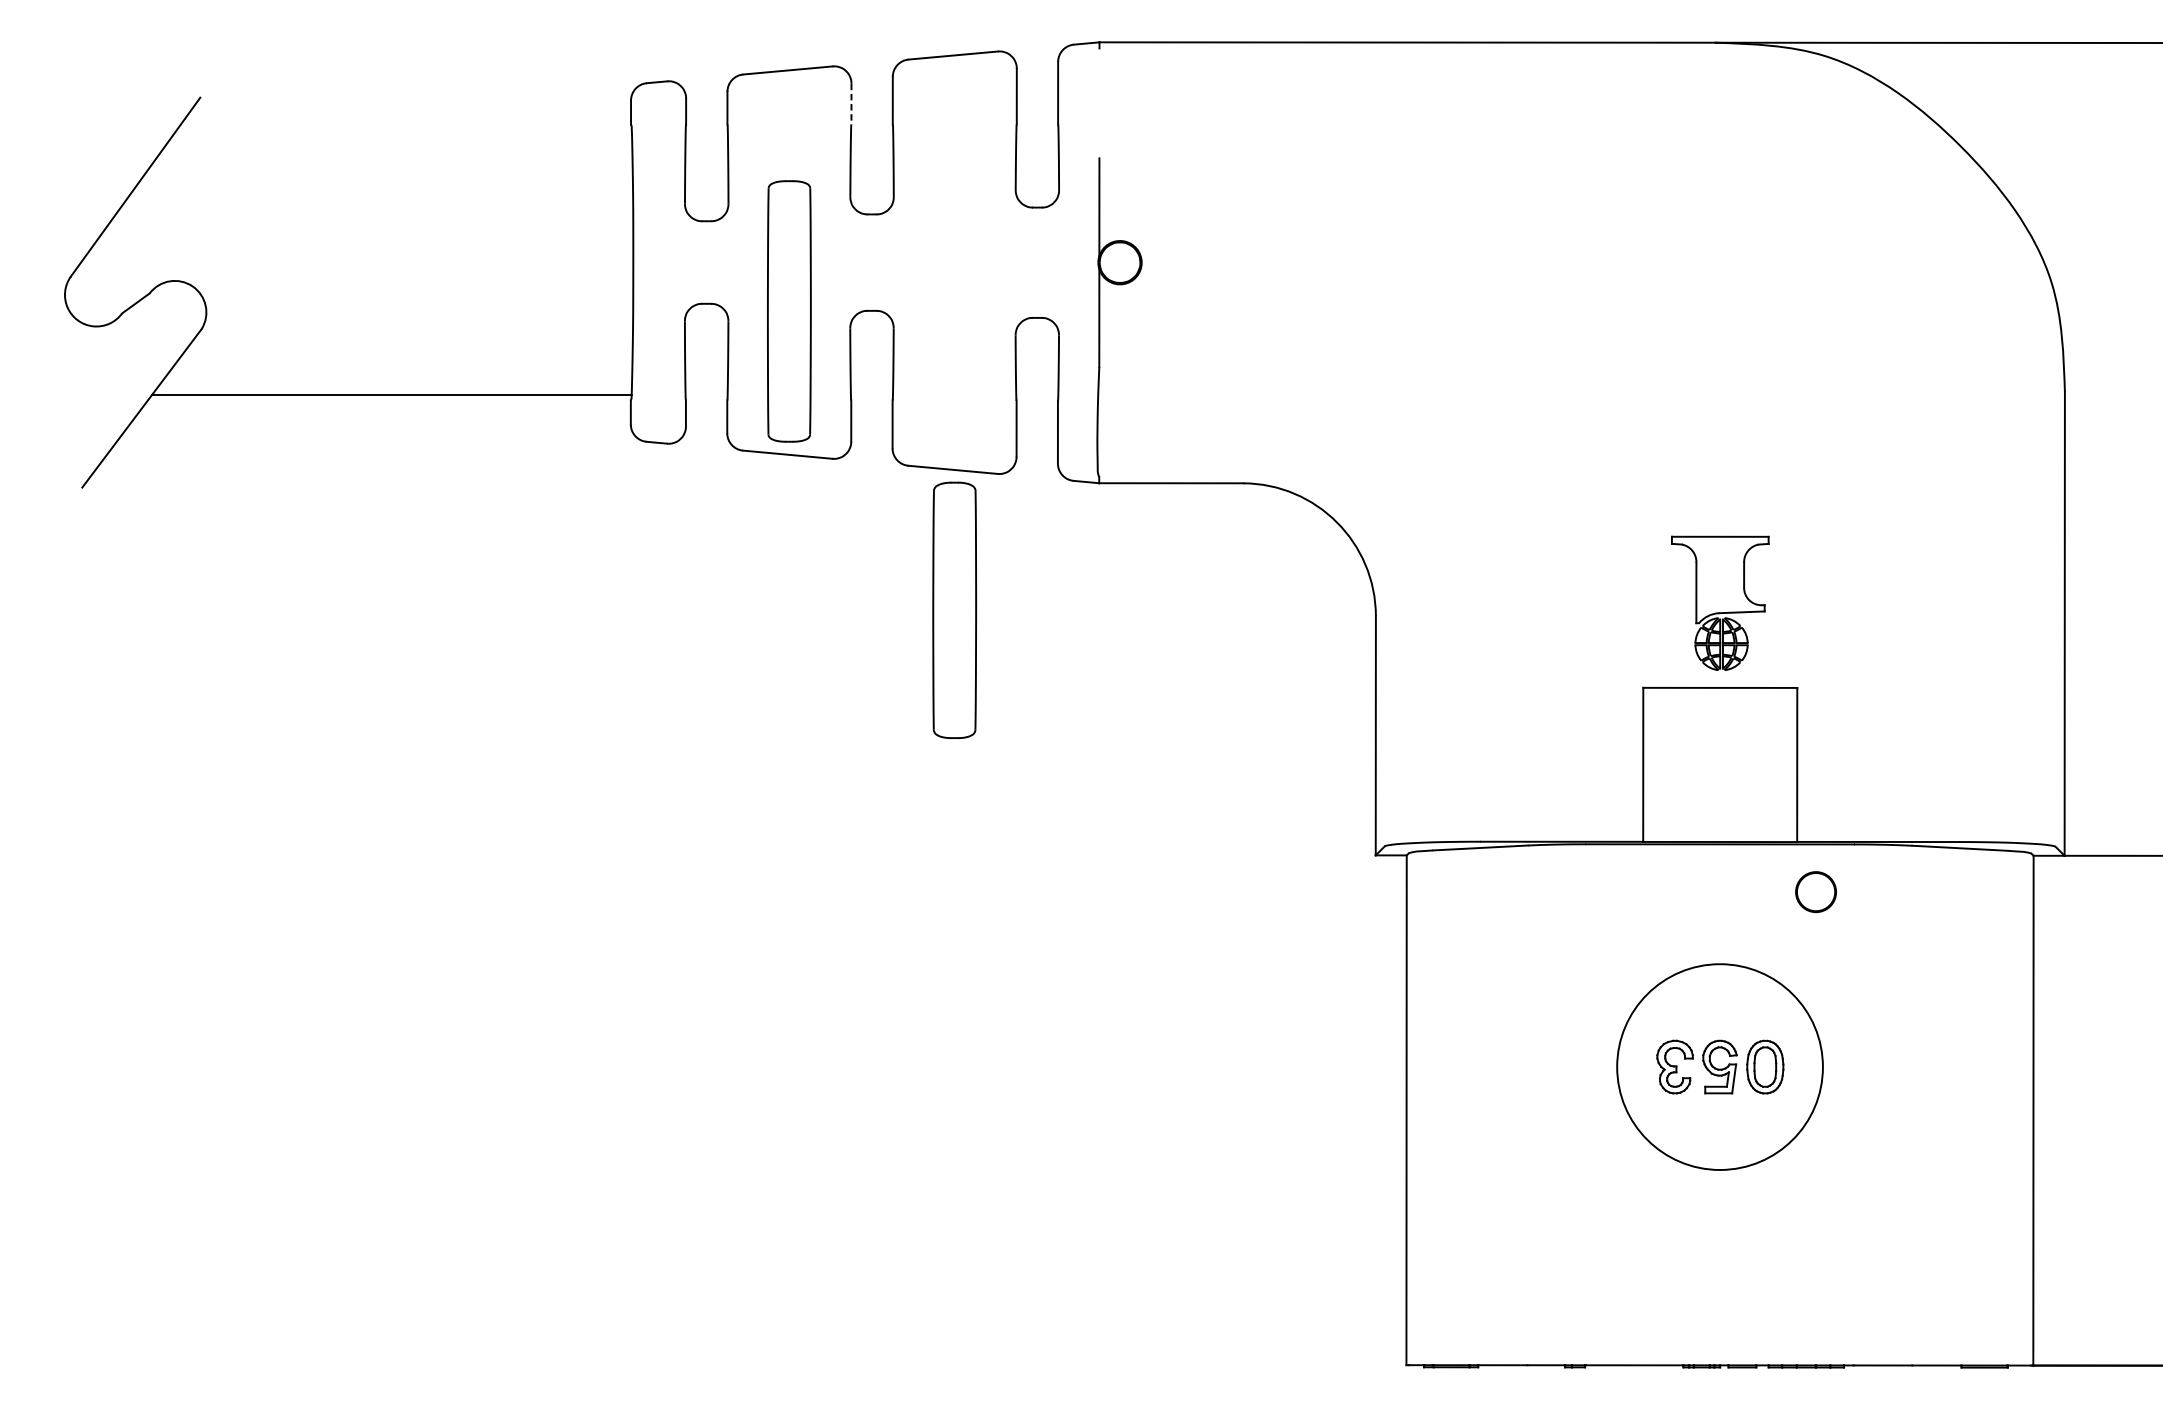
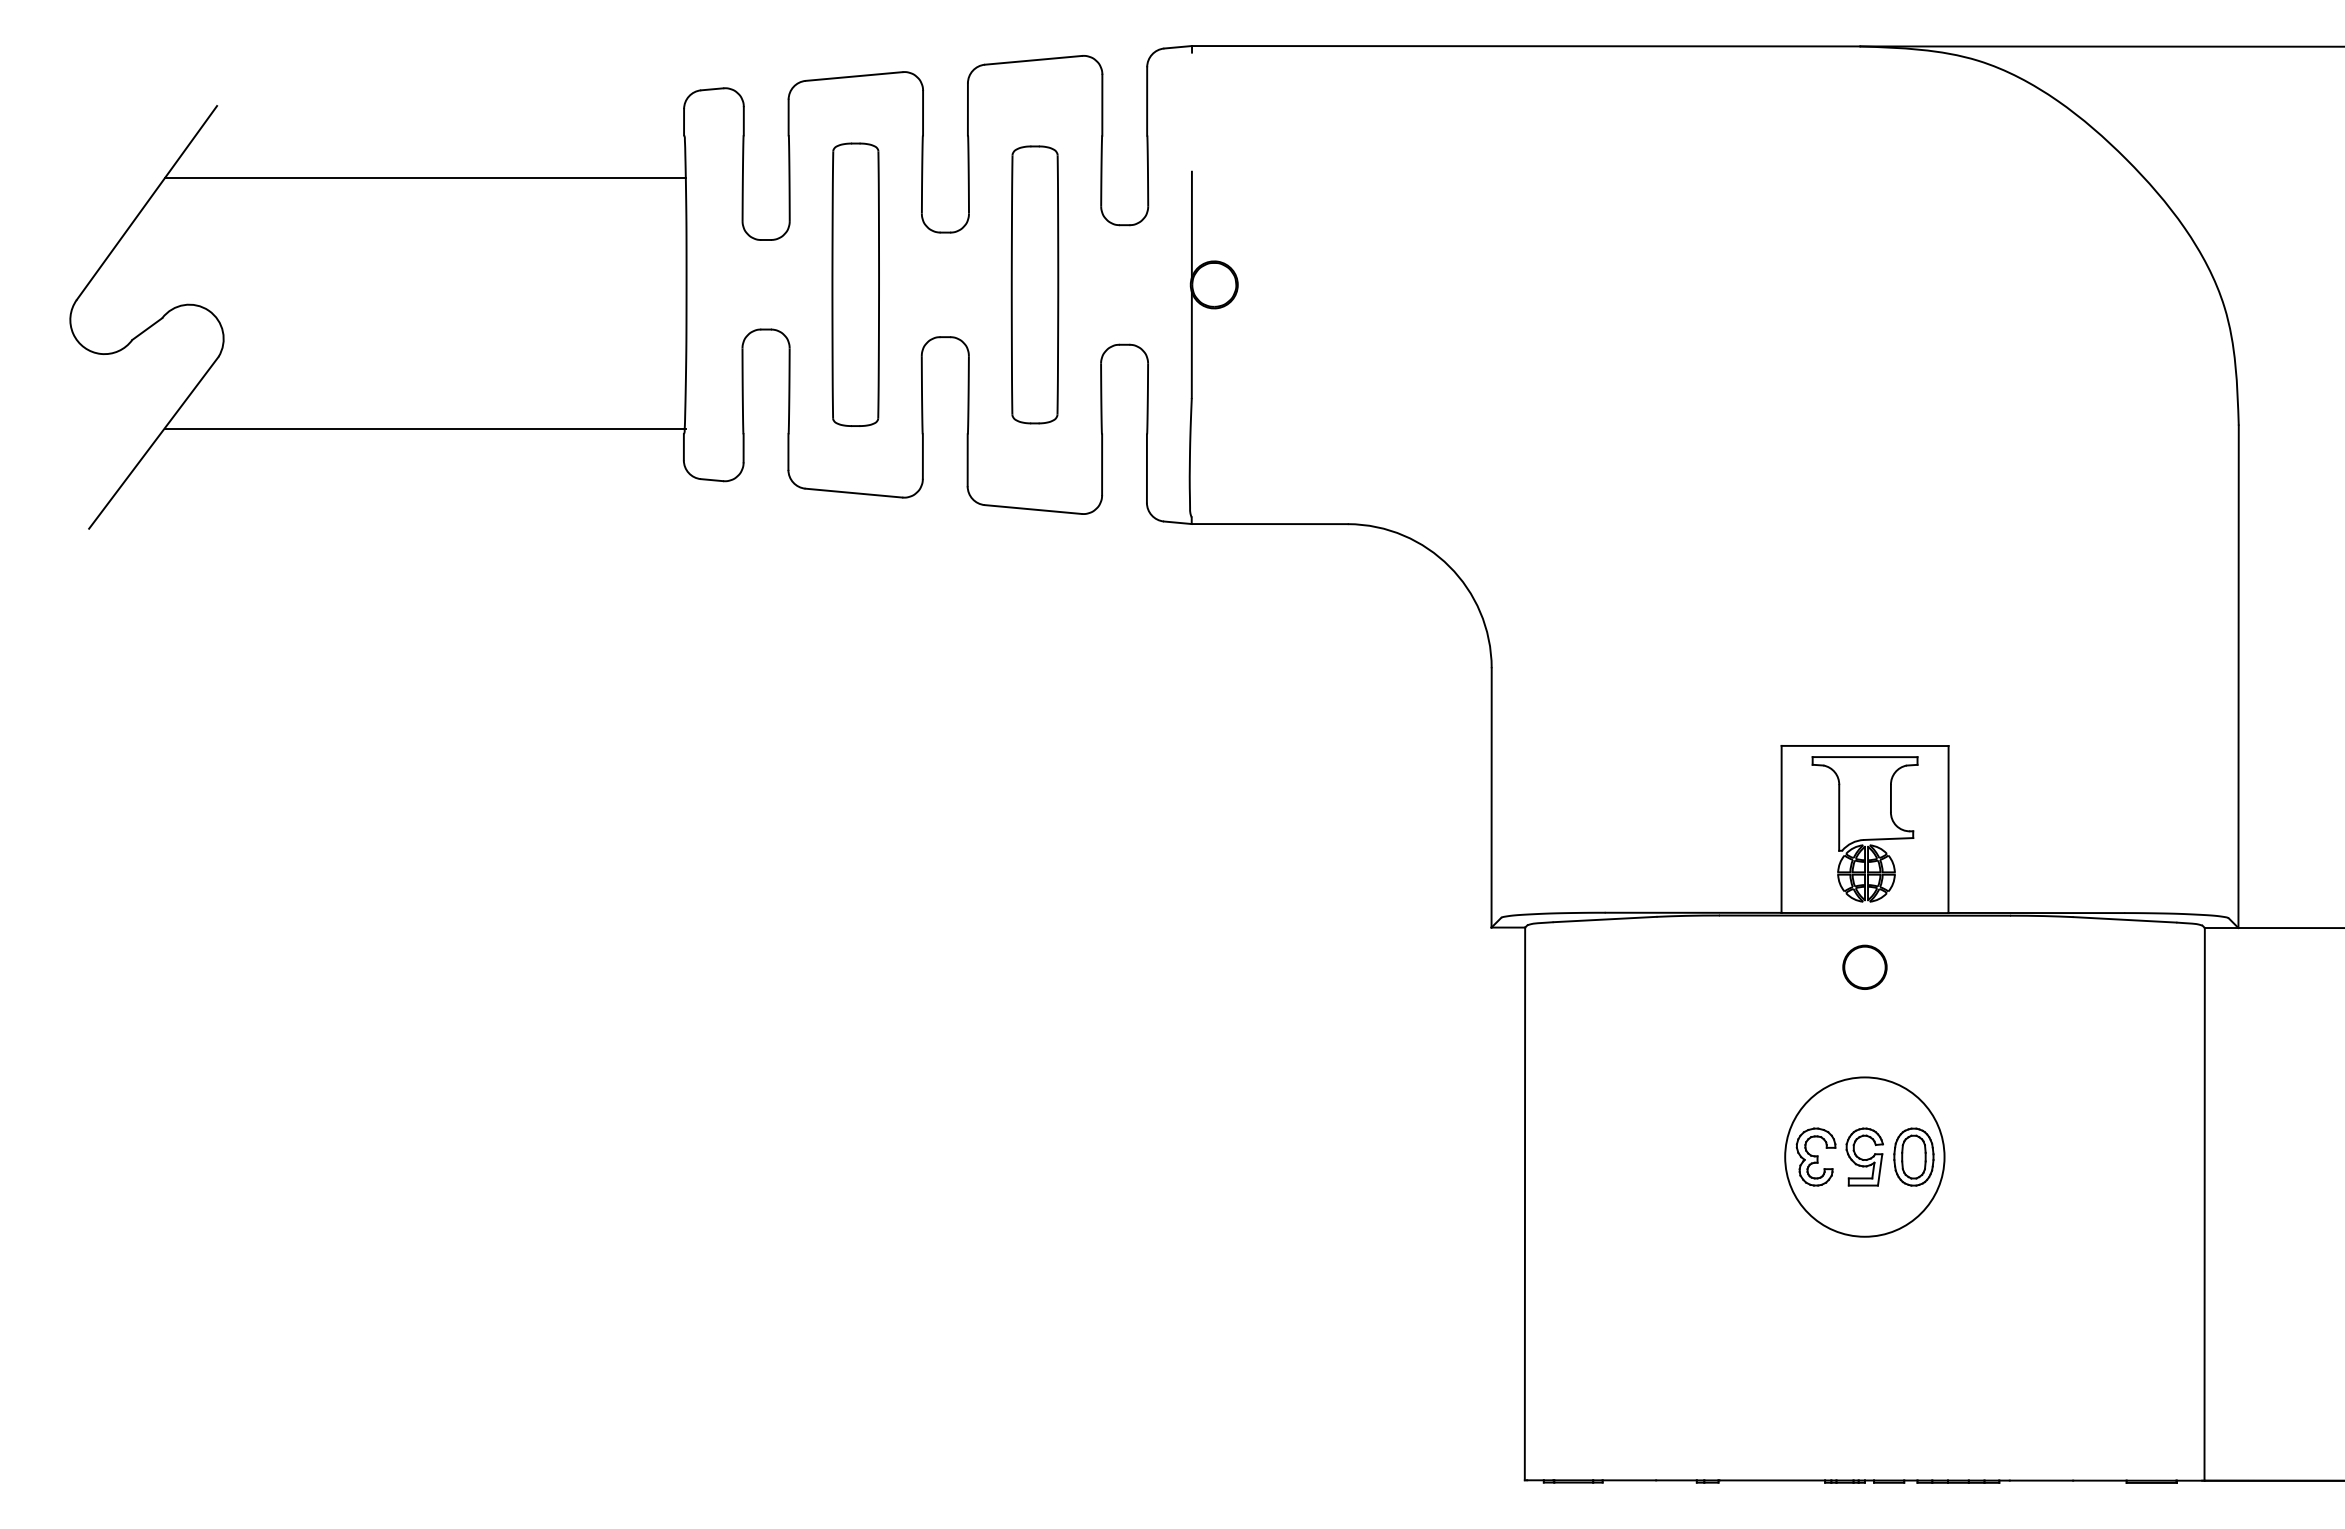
line: (851, 104) -> (923, 113), dashed -> solid
line: (391, 164) -> (424, 178), added
part: (789, 311) -> (855, 284), moved
part: (1719, 603) -> (1864, 829), moved
part: (954, 610) -> (1034, 284), moved
circle: (1815, 891) -> (1864, 966), moved
circle: (1719, 1066) -> (1864, 1156), size x0.71

